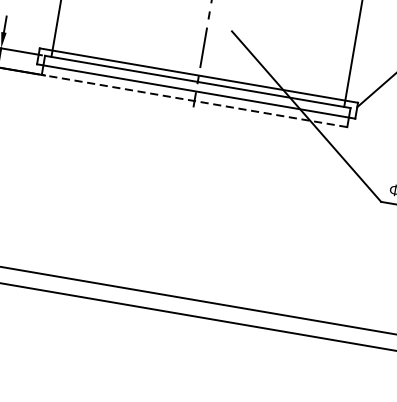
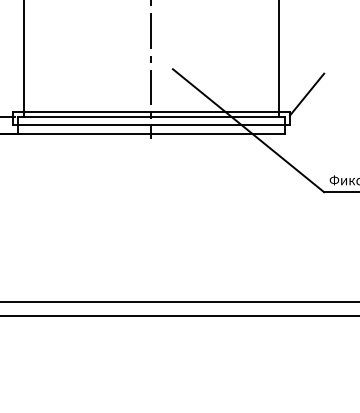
line: (193, 100) -> (150, 133), dashed -> solid

